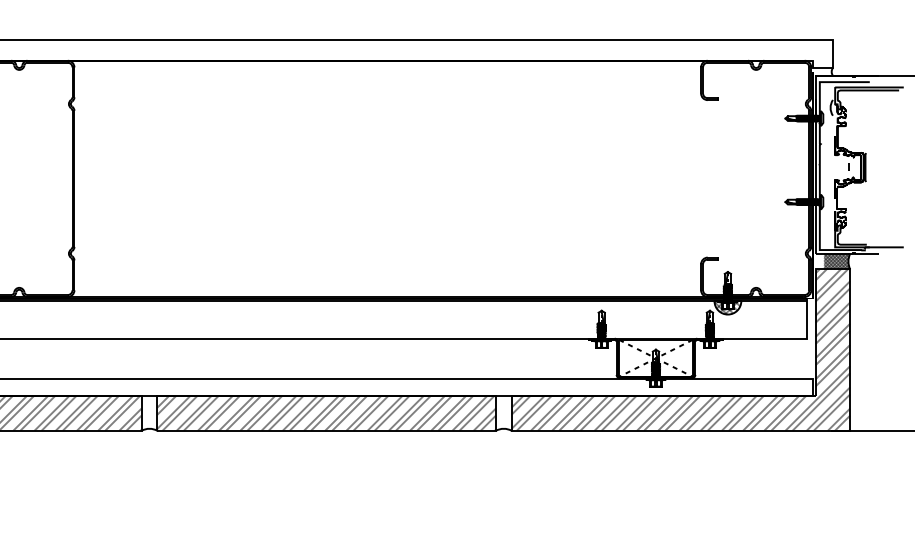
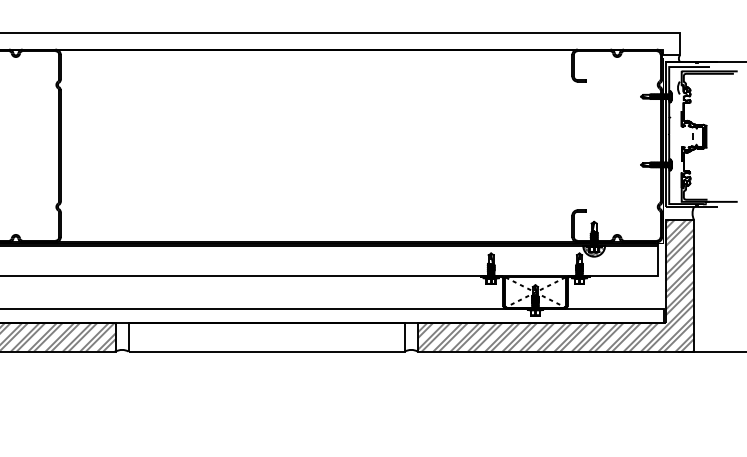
hatch: (837, 261) -> (683, 213), removed
hatch: (326, 413) -> (266, 337), removed

